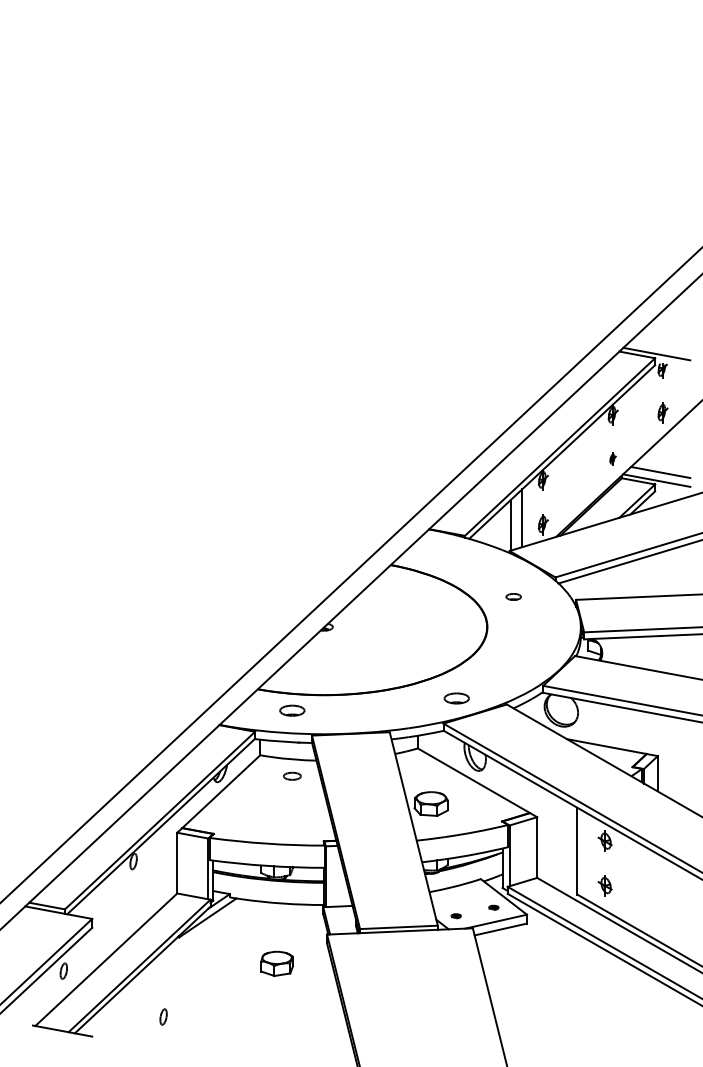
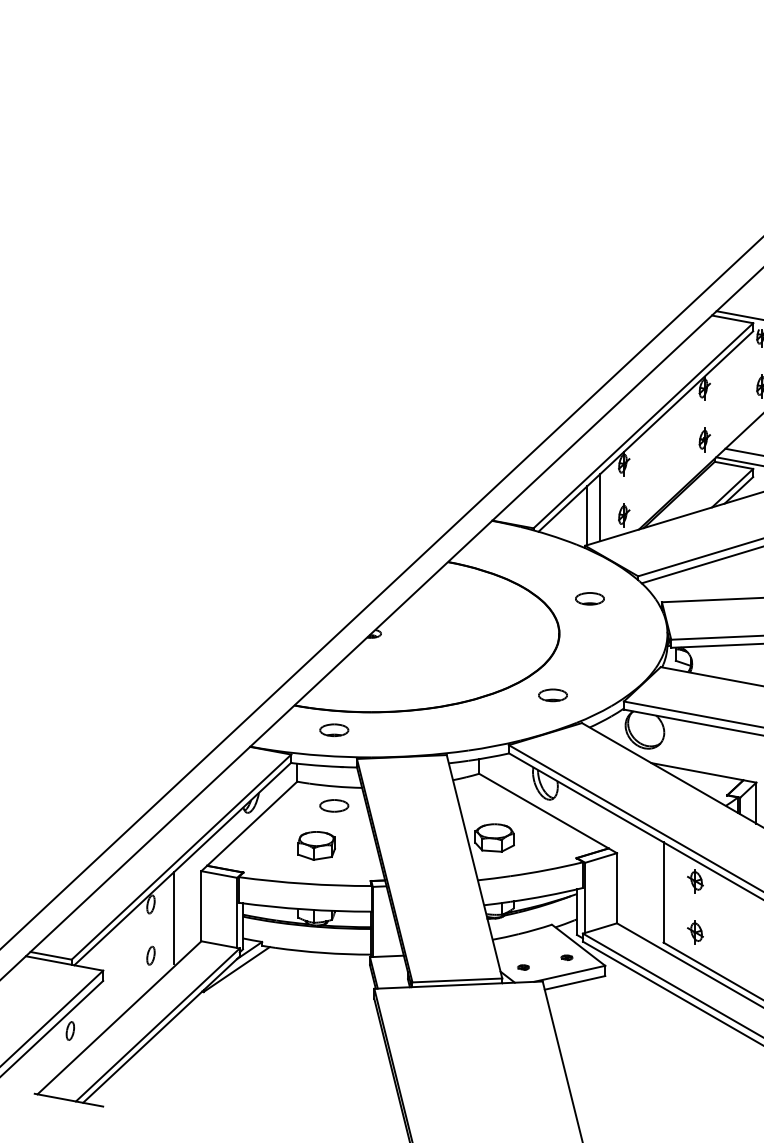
part: (612, 458) -> (703, 438), size x1.67
part: (513, 596) -> (589, 598), size x1.67
part: (456, 698) -> (552, 695), moved
part: (292, 776) -> (334, 806), size x1.43
line: (153, 872) -> (173, 917), added
part: (276, 963) -> (315, 845), moved
part: (163, 1016) -> (150, 955), moved

